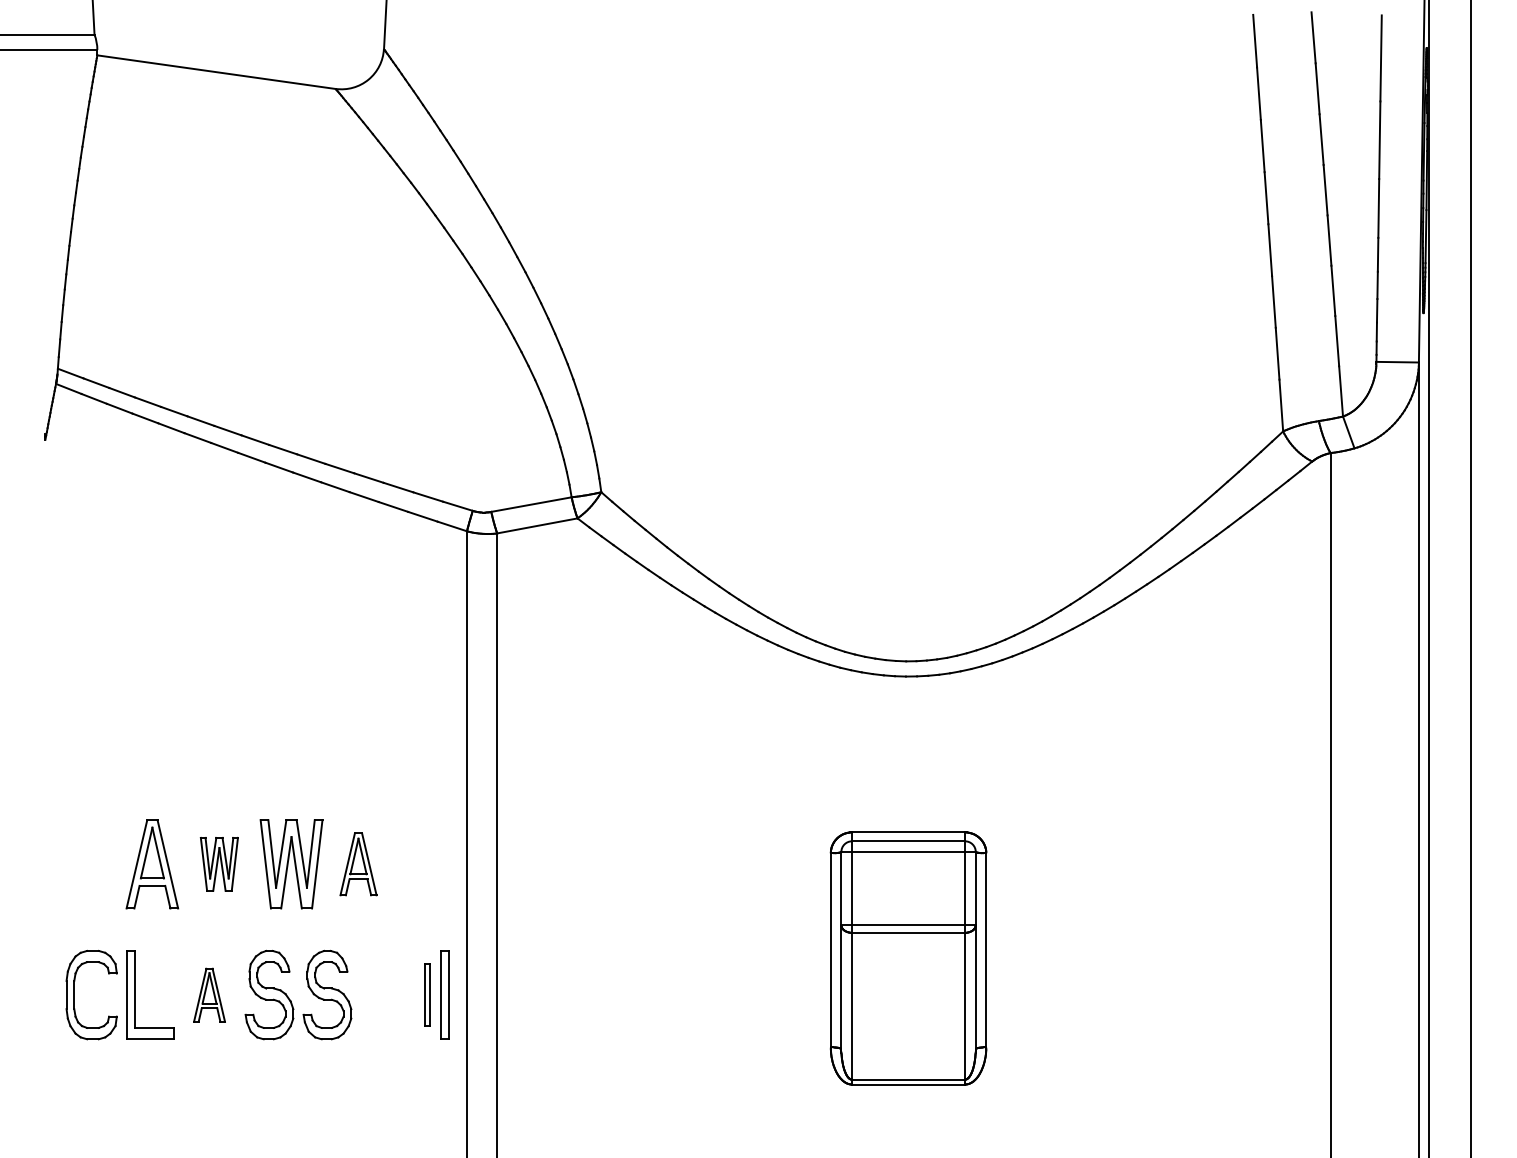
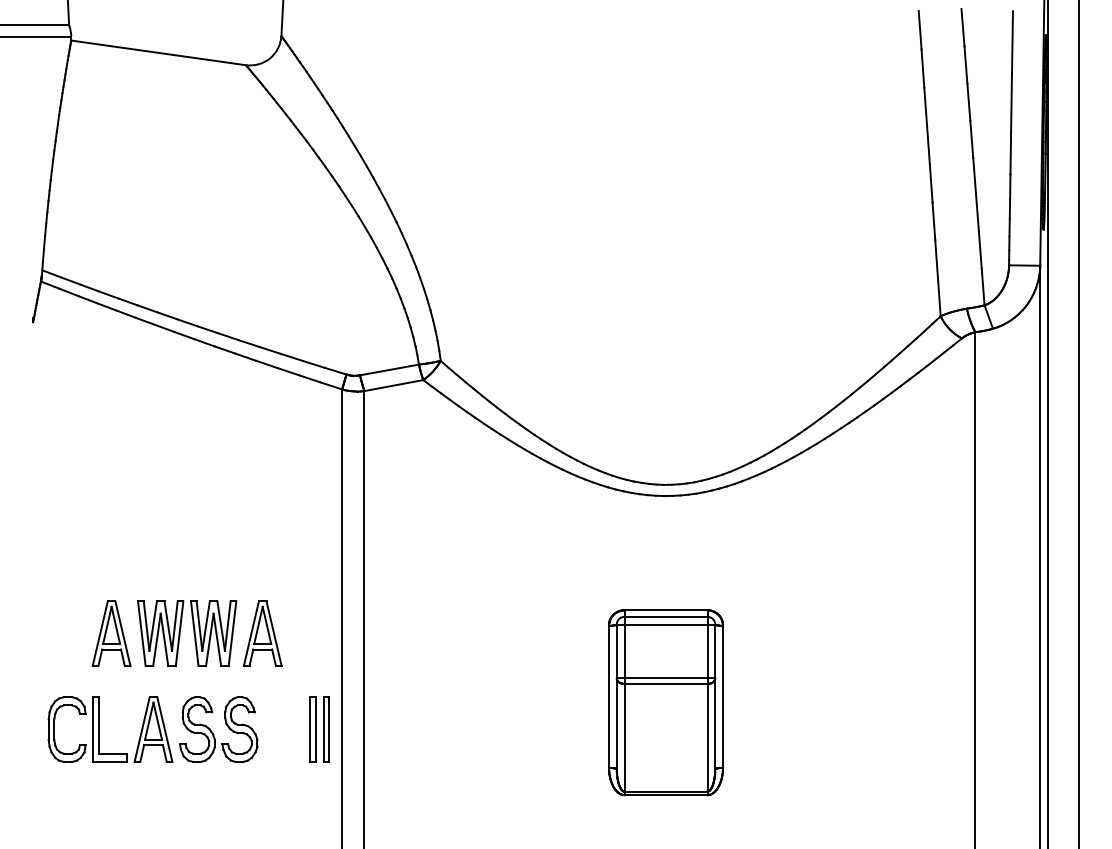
part: (219, 864) -> (160, 633), size x1.67
part: (358, 864) -> (262, 633), size x1.43
part: (426, 994) -> (312, 729), size x1.43
part: (209, 995) -> (153, 729), size x1.67

